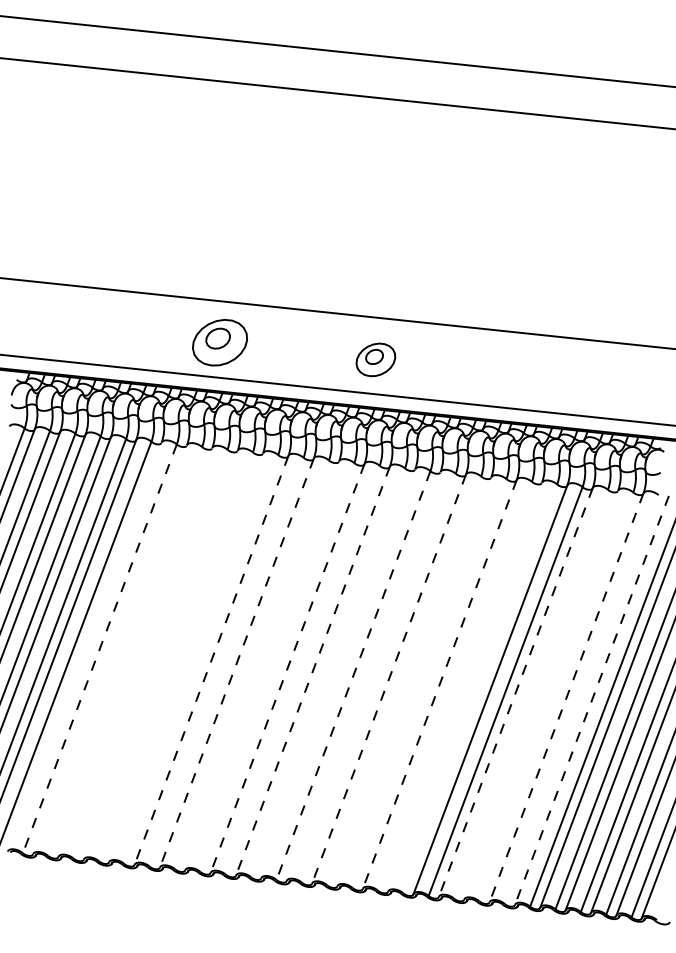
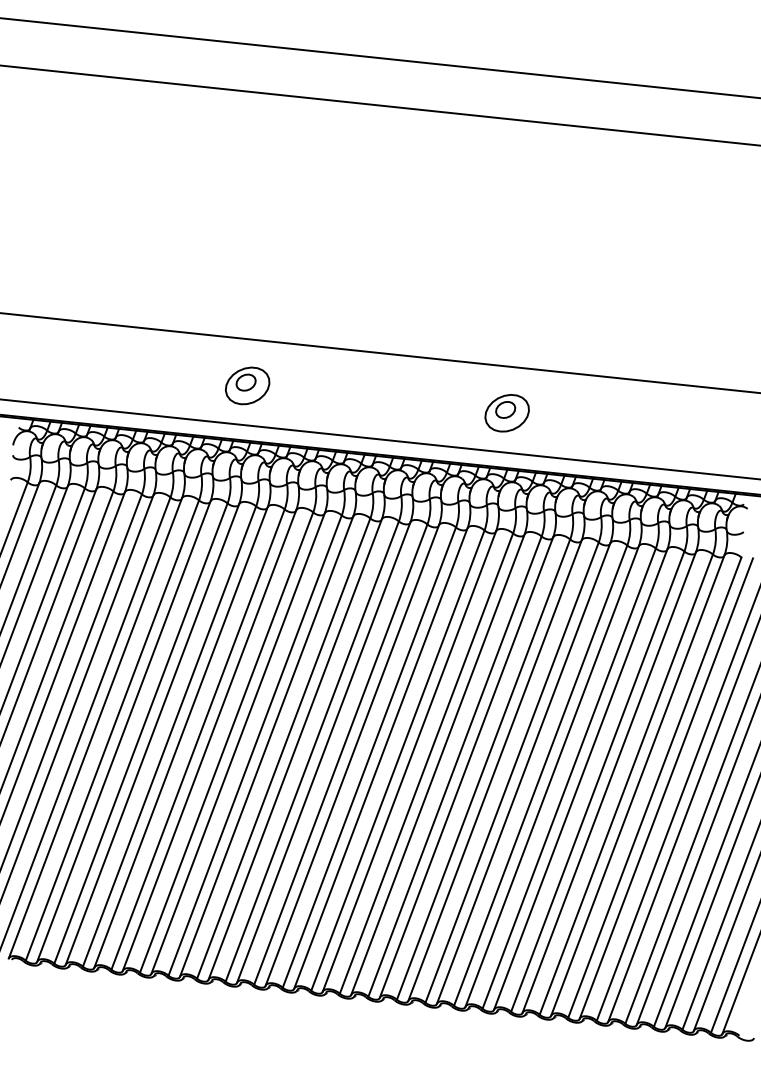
part: (219, 342) -> (247, 385), size x0.71
part: (375, 360) -> (506, 413), moved
line: (84, 647) -> (95, 728), added
line: (99, 648) -> (112, 730), dashed -> solid
line: (109, 649) -> (123, 731), added
line: (124, 651) -> (140, 733), added
line: (135, 652) -> (152, 734), added
line: (150, 654) -> (169, 736), added
line: (160, 655) -> (180, 737), added
line: (175, 656) -> (197, 739), added
line: (186, 657) -> (209, 740), added
line: (201, 659) -> (226, 742), added
line: (211, 660) -> (238, 743), dashed -> solid
line: (226, 662) -> (254, 745), added
line: (236, 663) -> (266, 746), dashed -> solid
line: (251, 664) -> (283, 748), added
line: (261, 665) -> (294, 749), added
line: (276, 667) -> (311, 751), added
line: (287, 668) -> (323, 752), dashed -> solid
line: (302, 670) -> (340, 754), added
line: (313, 671) -> (352, 755), dashed -> solid
line: (328, 672) -> (369, 757), added
line: (338, 673) -> (380, 758), added
line: (353, 675) -> (397, 760), dashed -> solid
line: (363, 676) -> (409, 761), added
line: (378, 678) -> (426, 763), added
line: (389, 679) -> (438, 764), dashed -> solid
line: (403, 680) -> (454, 766), added
line: (414, 681) -> (466, 767), added
line: (429, 683) -> (483, 769), added
line: (440, 684) -> (495, 770), dashed -> solid
line: (454, 686) -> (511, 772), added
line: (465, 687) -> (523, 773), added
line: (480, 688) -> (540, 775), added
line: (515, 692) -> (580, 779), dashed -> solid
line: (530, 694) -> (597, 781), added
line: (540, 695) -> (608, 782), added
line: (555, 696) -> (625, 784), added
line: (566, 697) -> (637, 785), dashed -> solid
line: (581, 699) -> (654, 787), added
line: (592, 700) -> (666, 788), dashed -> solid

